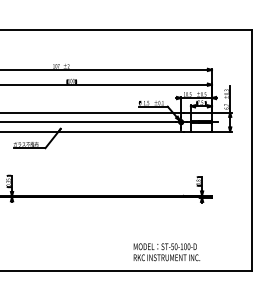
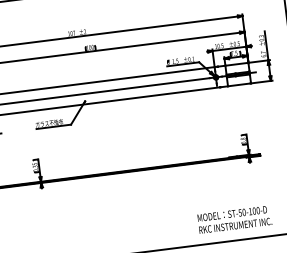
text: (166, 252) -> (234, 220), moved

